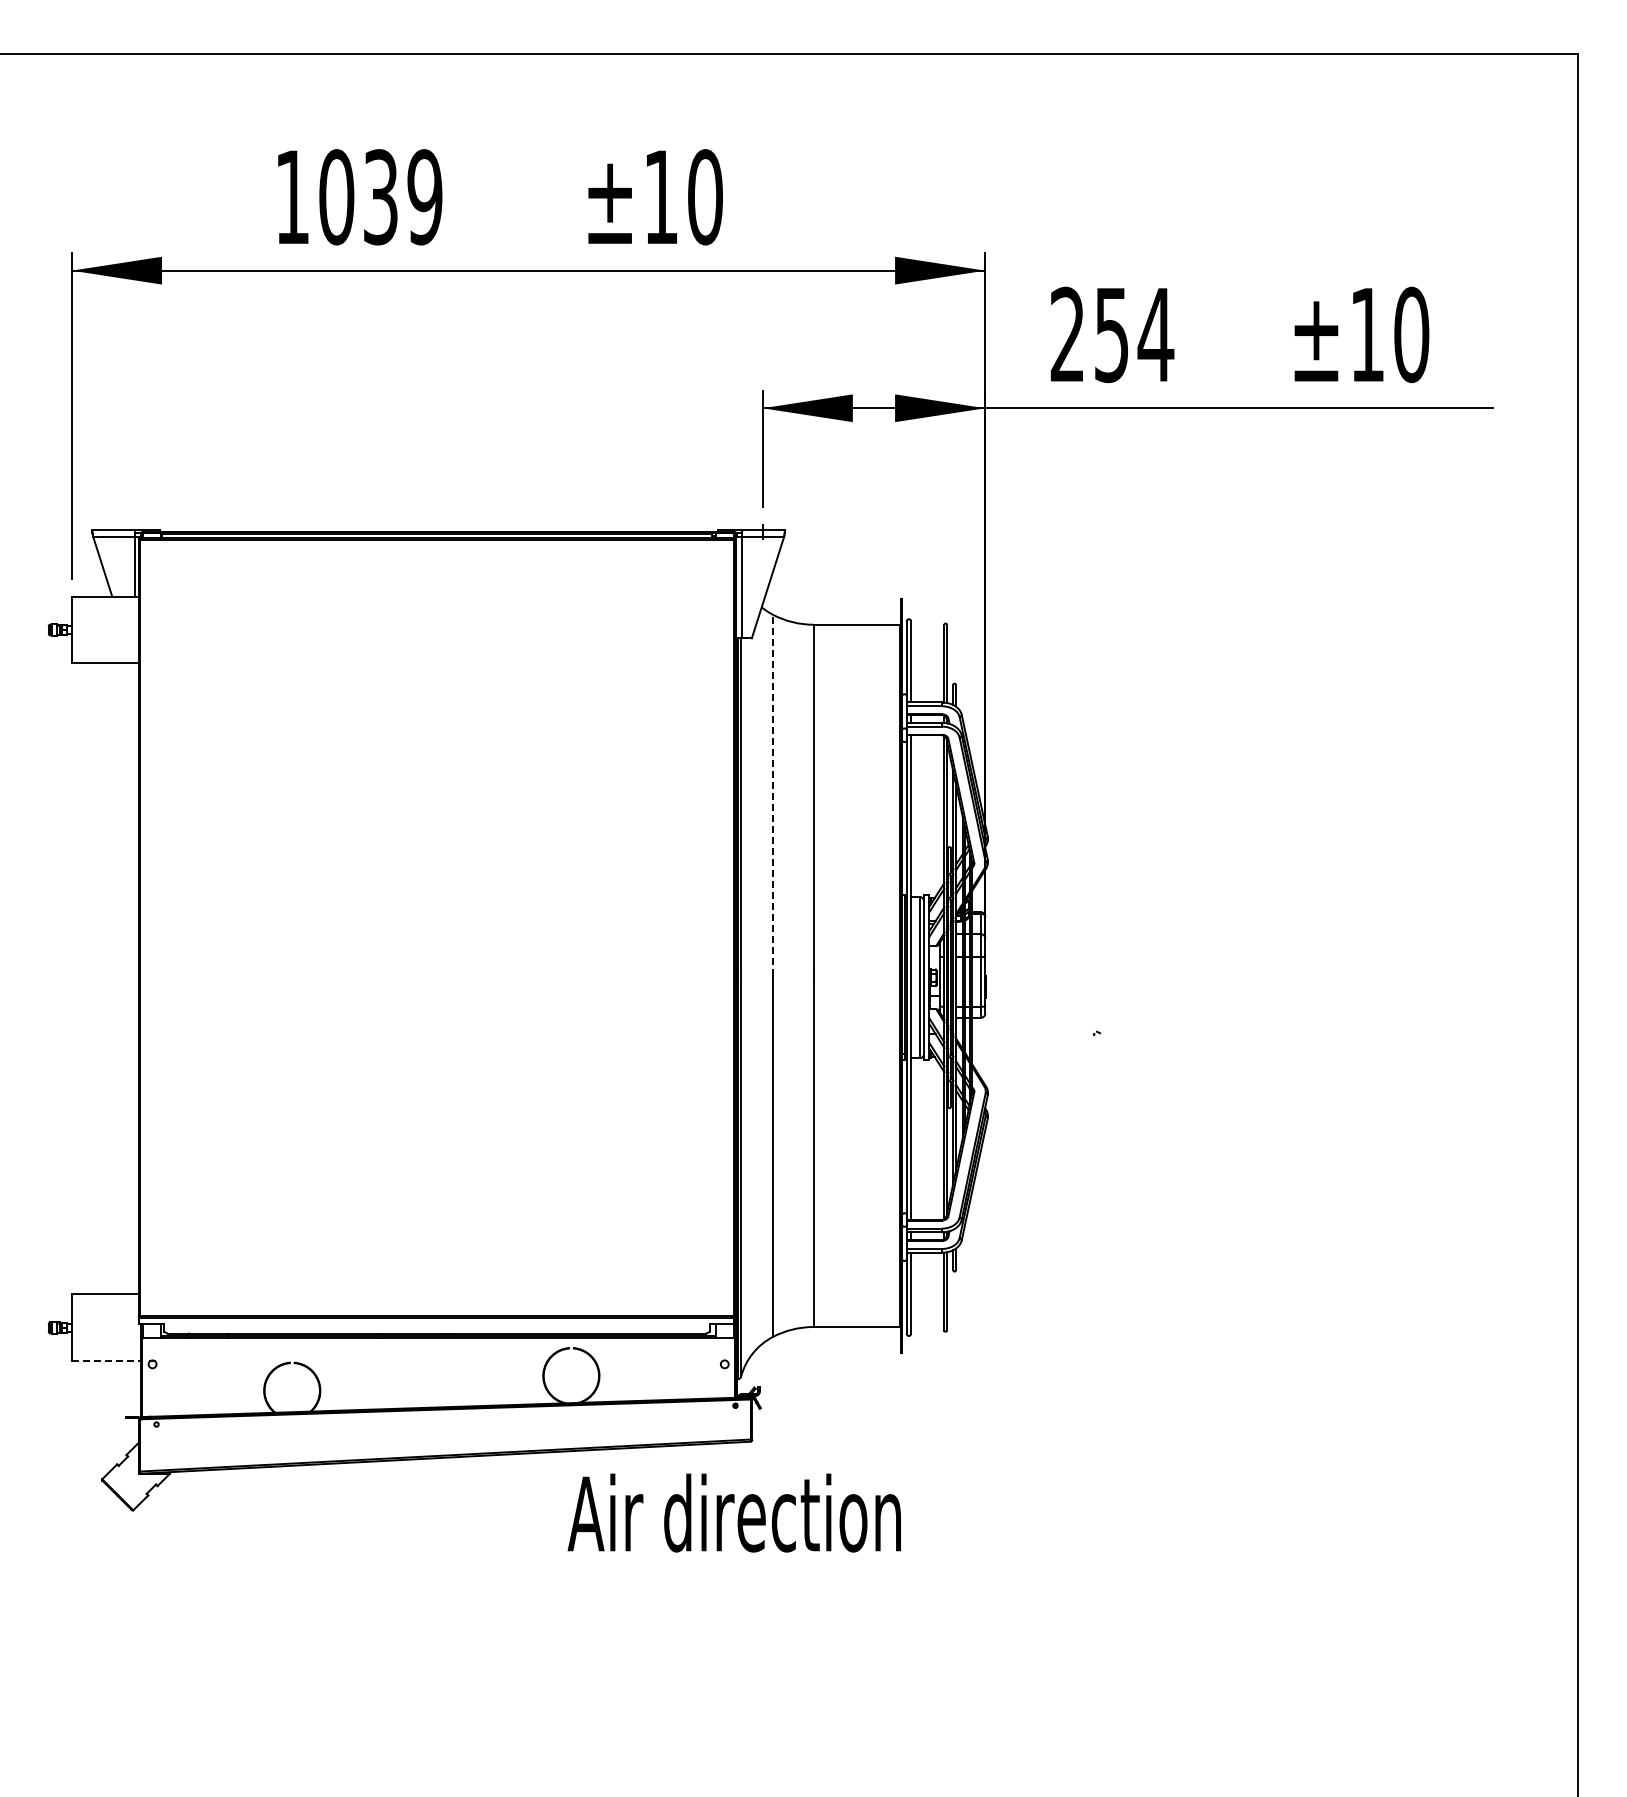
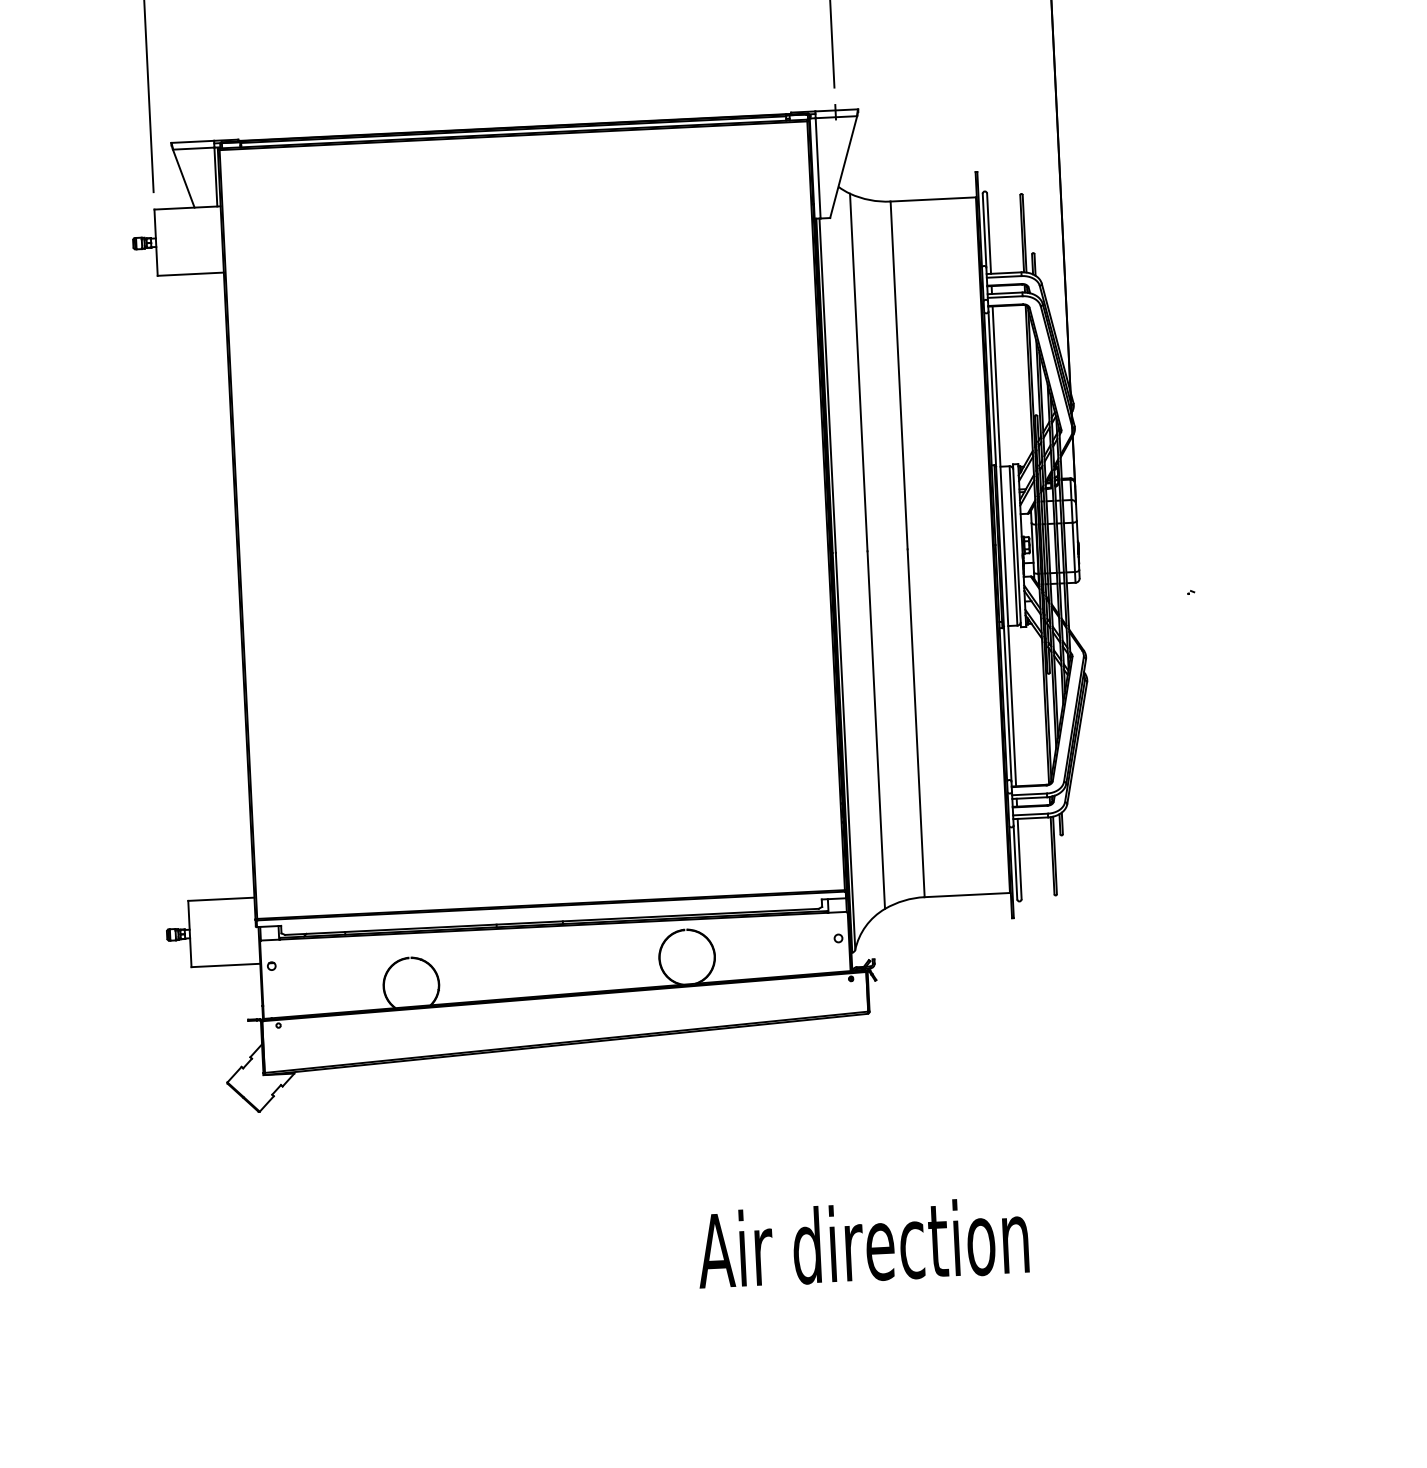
line: (773, 795) -> (859, 372), dashed -> solid
line: (106, 1361) -> (225, 965), dashed -> solid
text: (733, 1512) -> (862, 1242), moved

